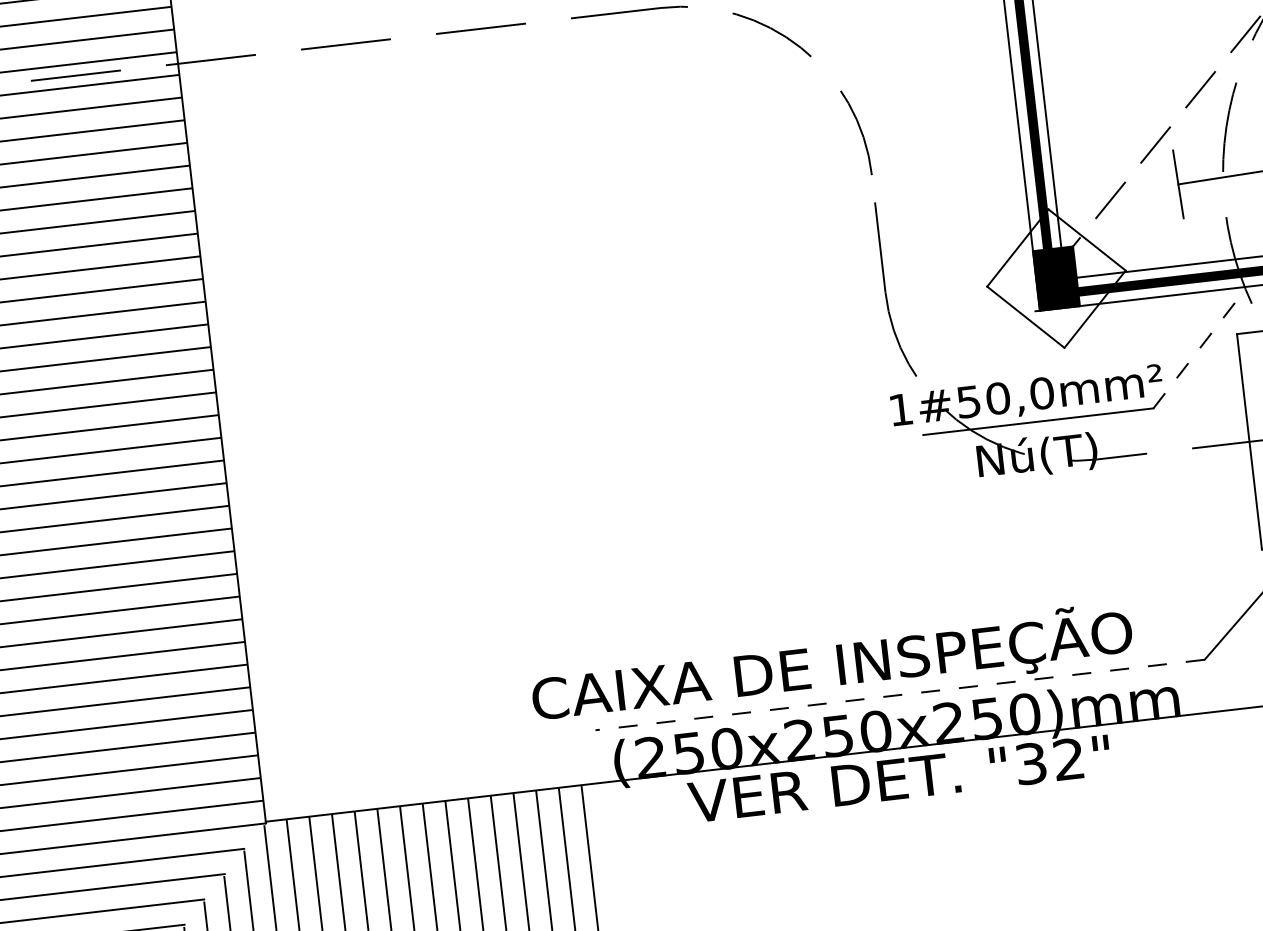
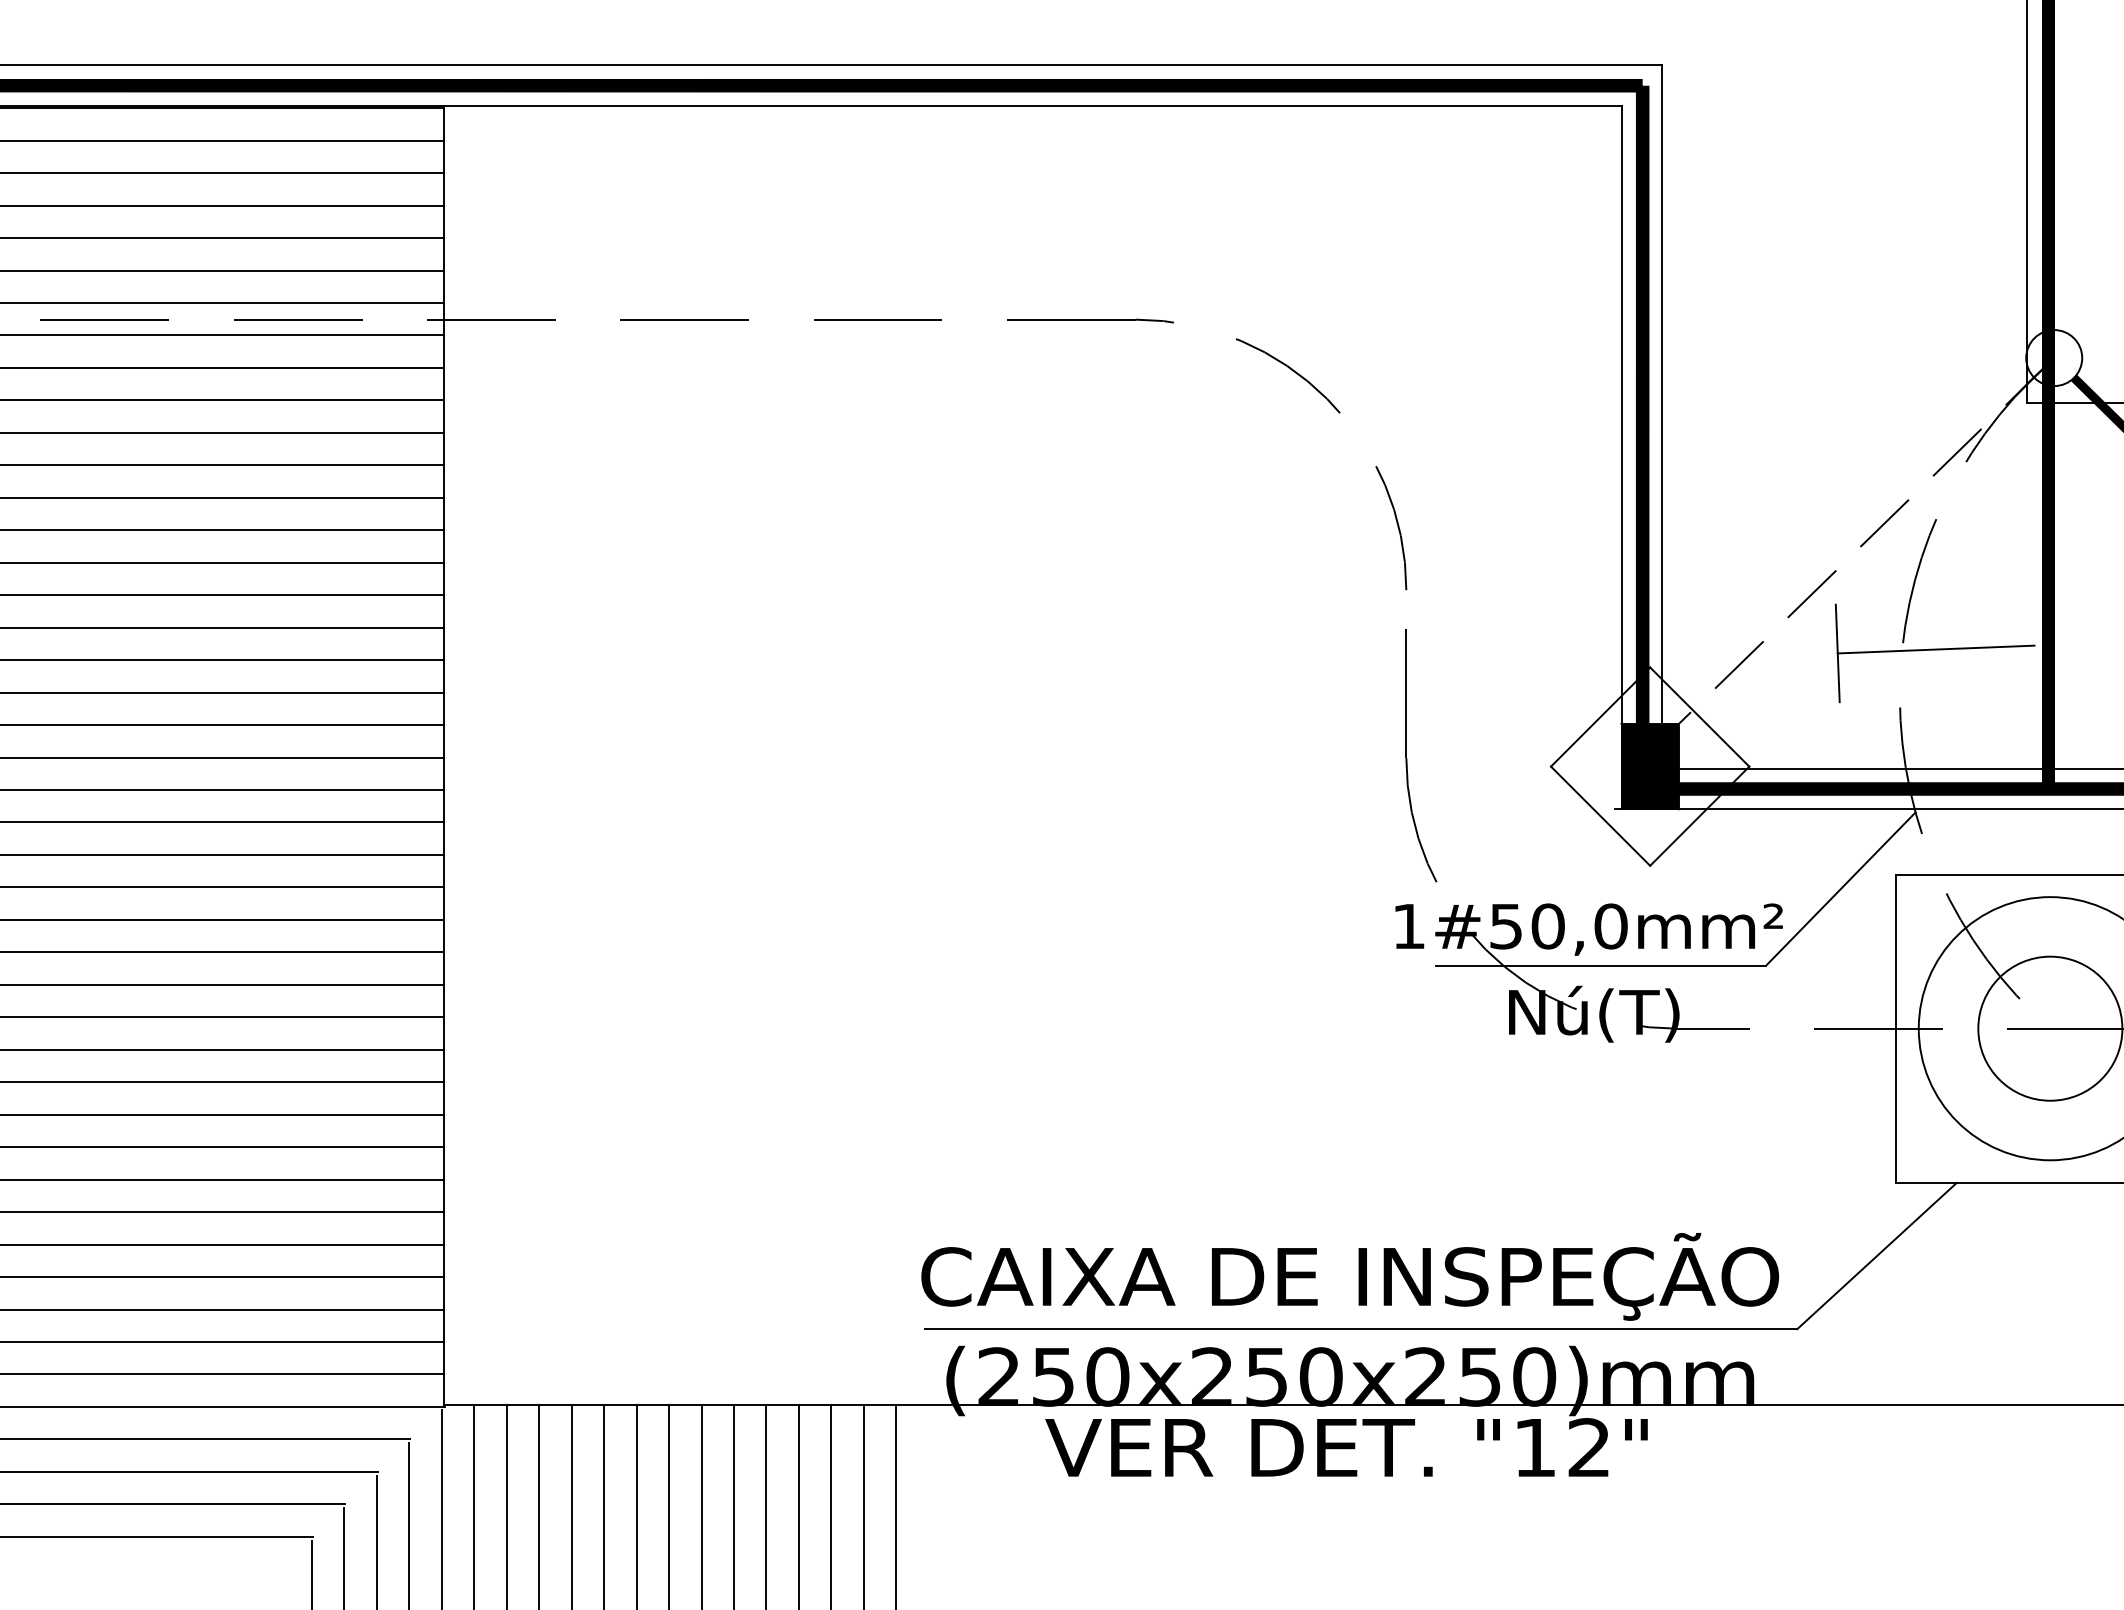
line: (1199, 348) -> (1841, 888), dashed -> solid
text: (831, 665) -> (1349, 1276), moved
line: (899, 695) -> (1360, 1329), dashed -> solid
text: (1030, 763) -> (1534, 1447), "32" -> "12"

